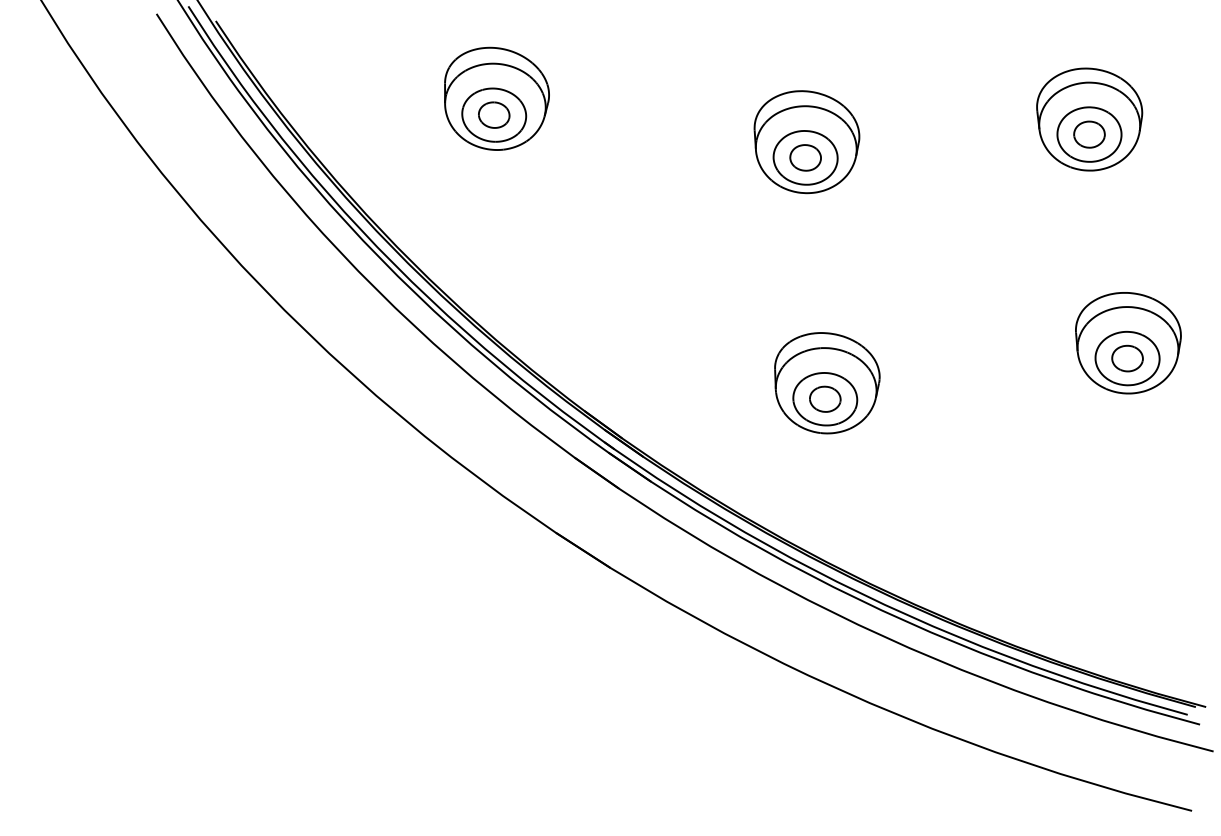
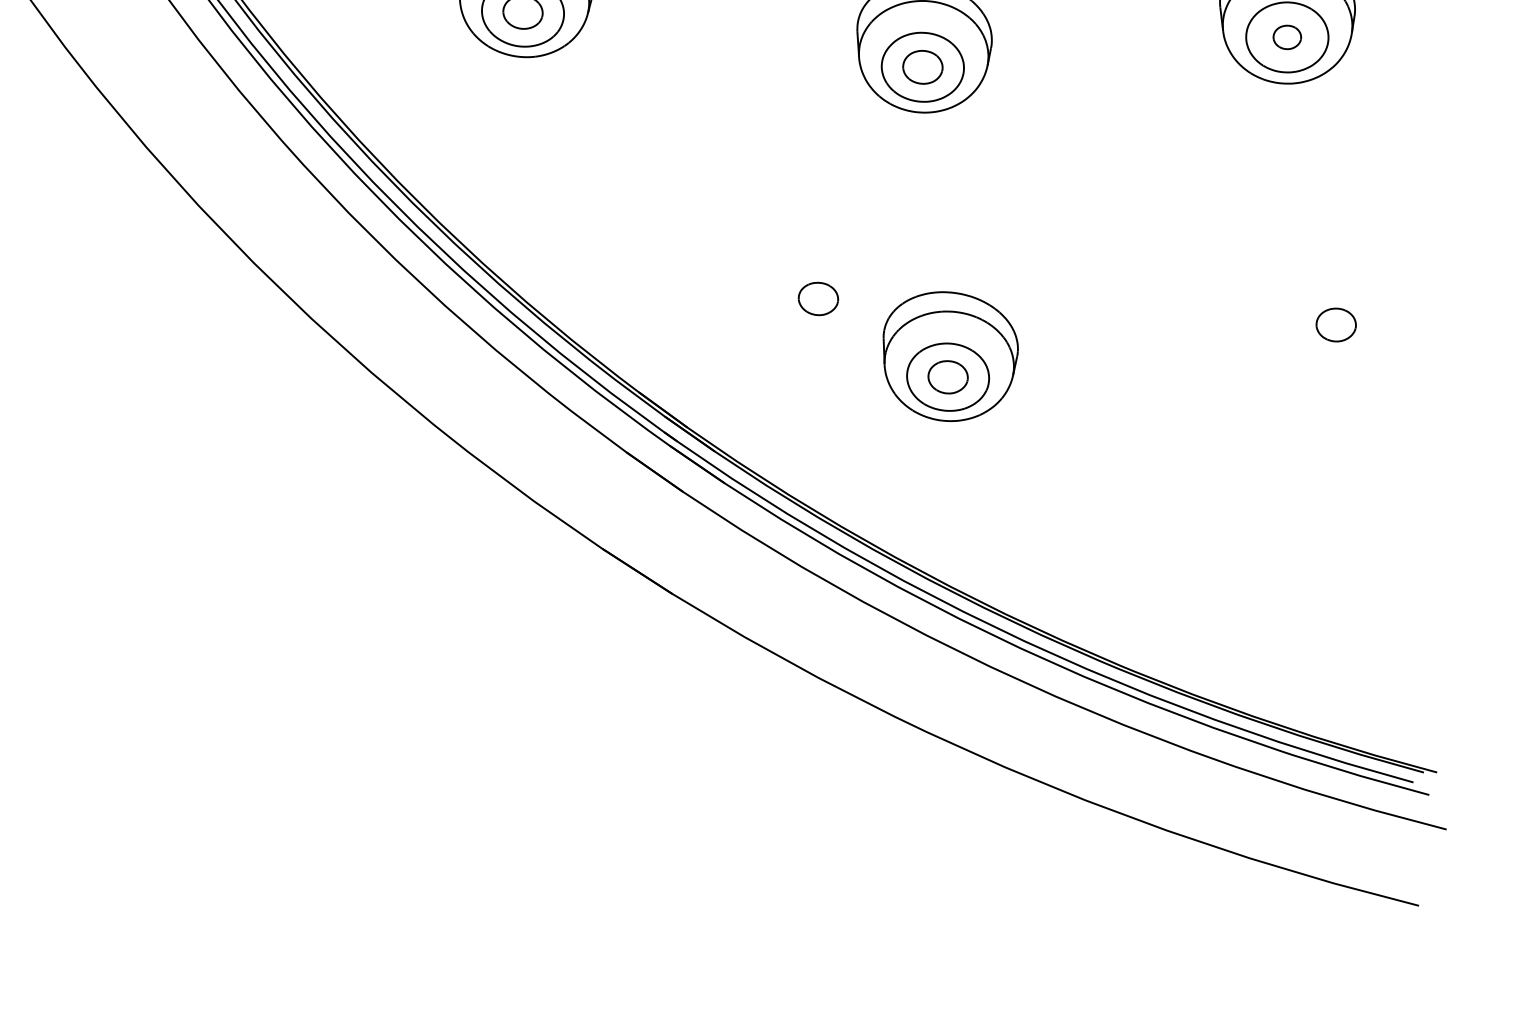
part: (1089, 134) -> (1287, 37), size x0.7
part: (724, 337) -> (818, 297), added
part: (1128, 343) -> (1337, 305), removed

